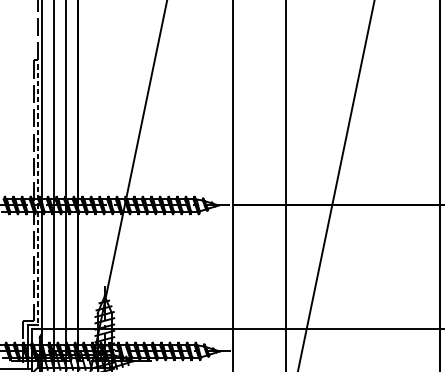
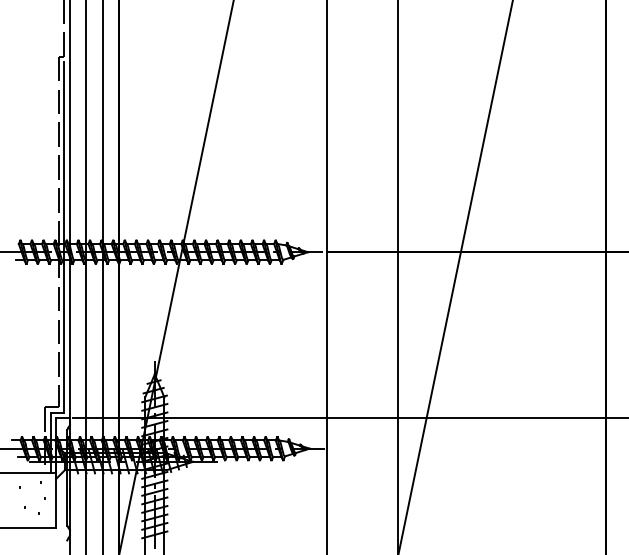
line: (37, 194) -> (64, 237), dashed -> solid

